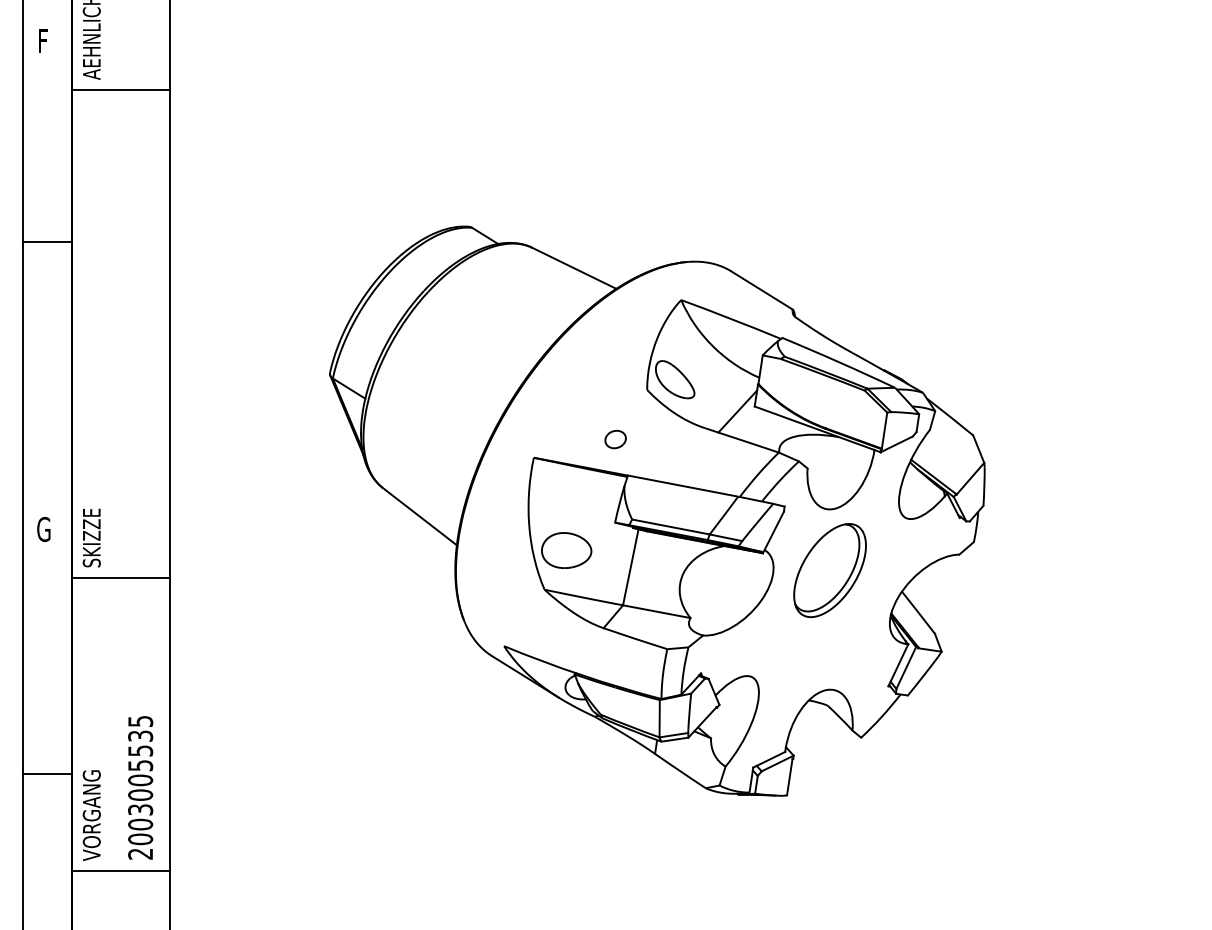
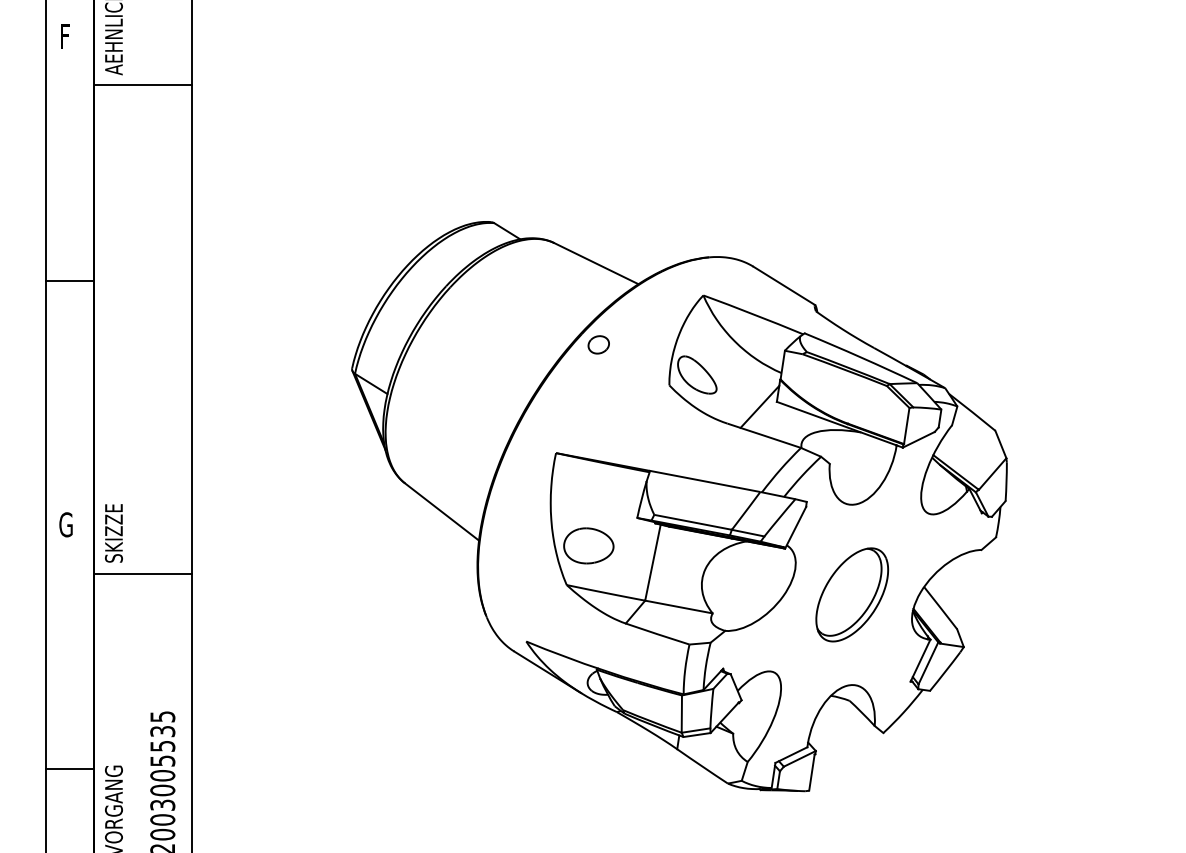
line: (47, 242) -> (69, 280), moved
part: (615, 439) -> (598, 344), moved
part: (829, 570) -> (851, 594), moved

